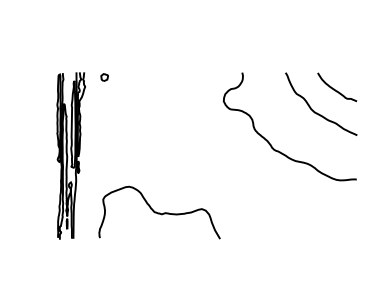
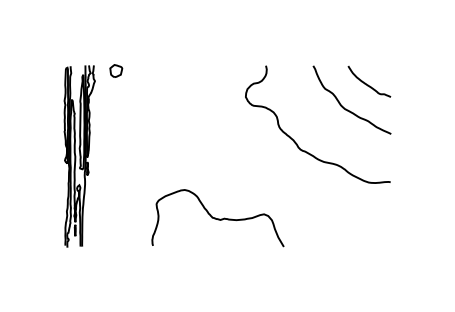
part: (104, 77) -> (115, 70), size x1.6
curve: (159, 212) -> (217, 218), moved

